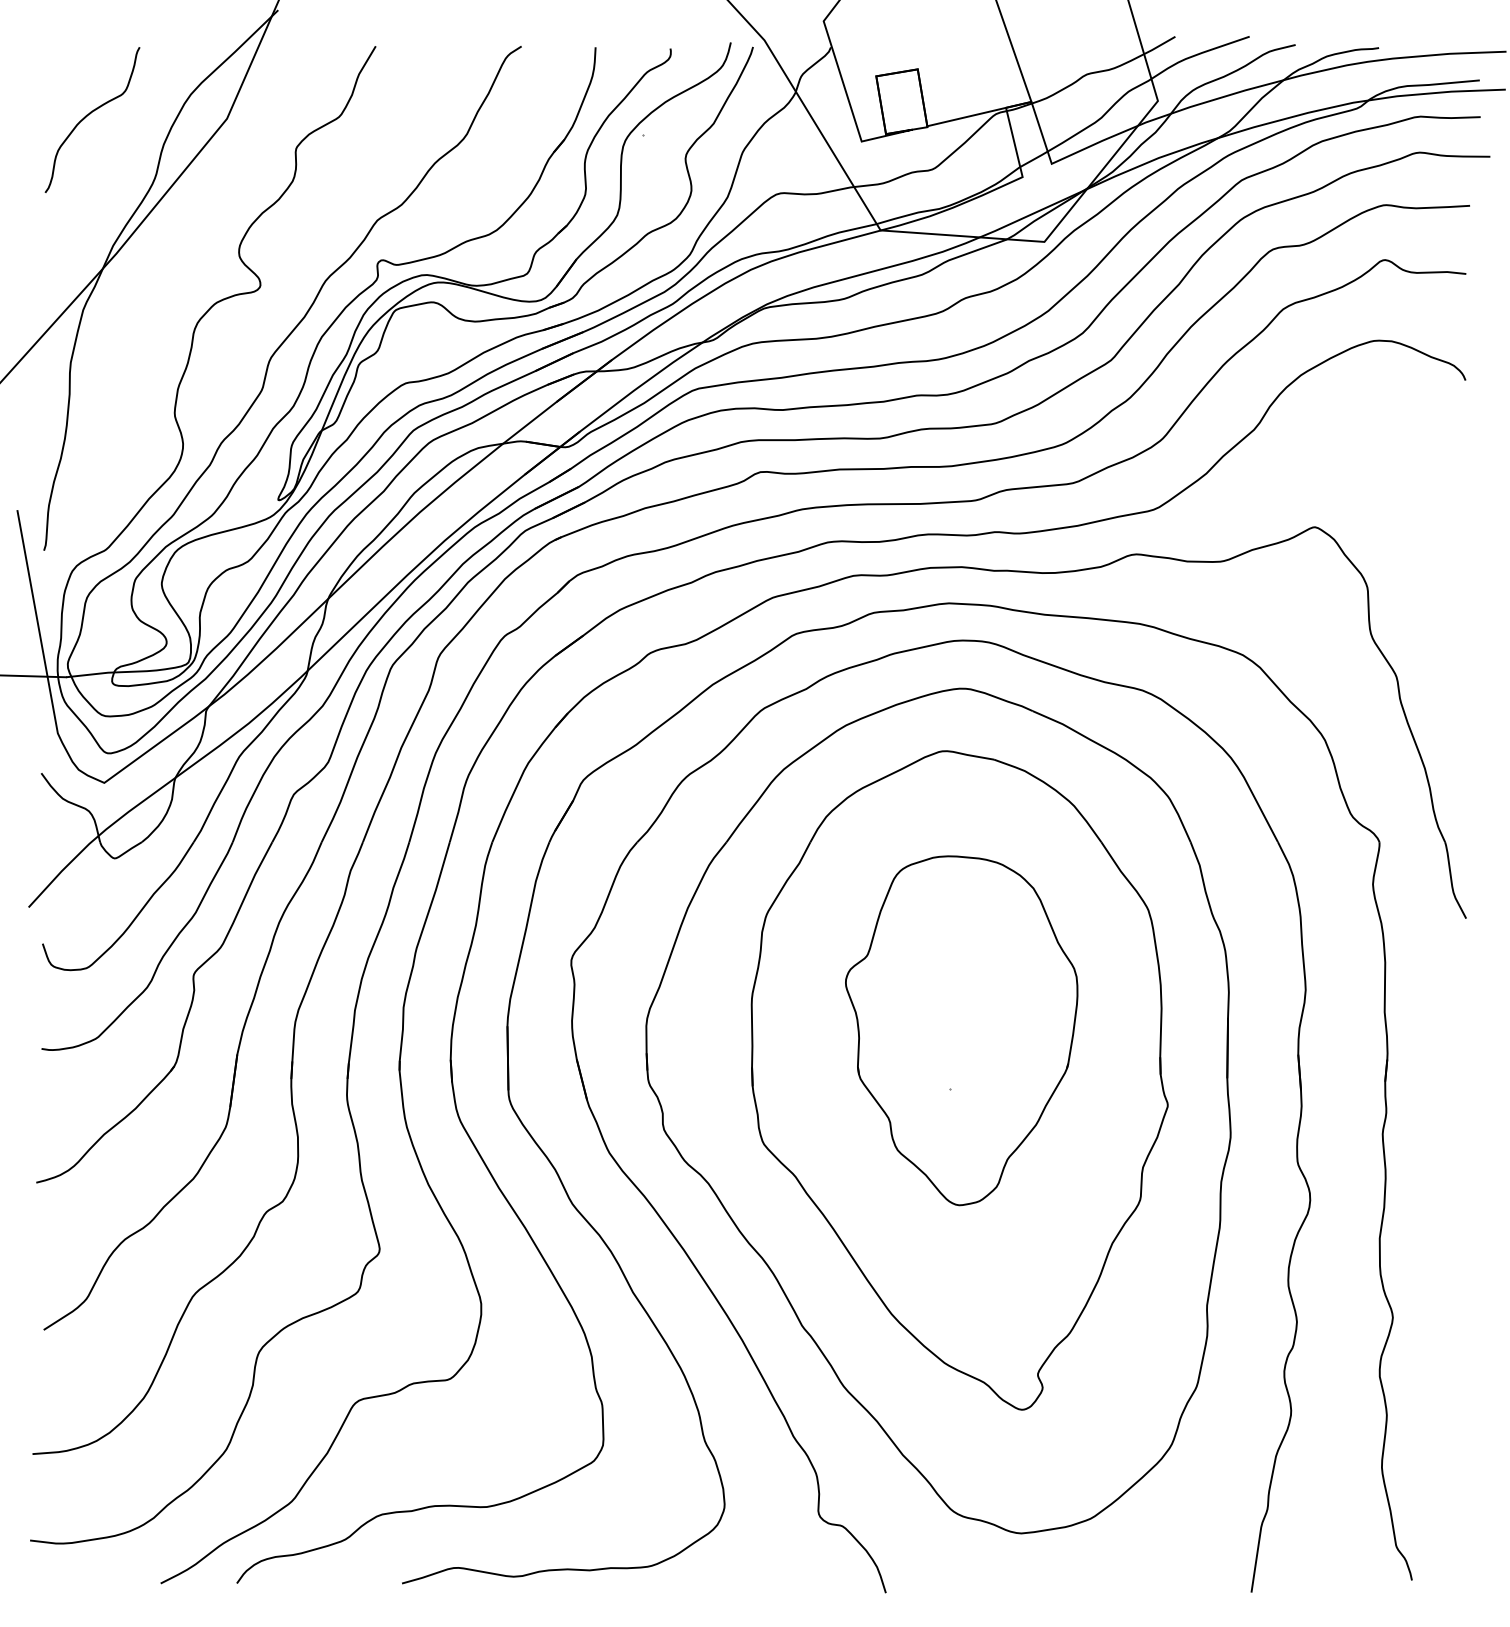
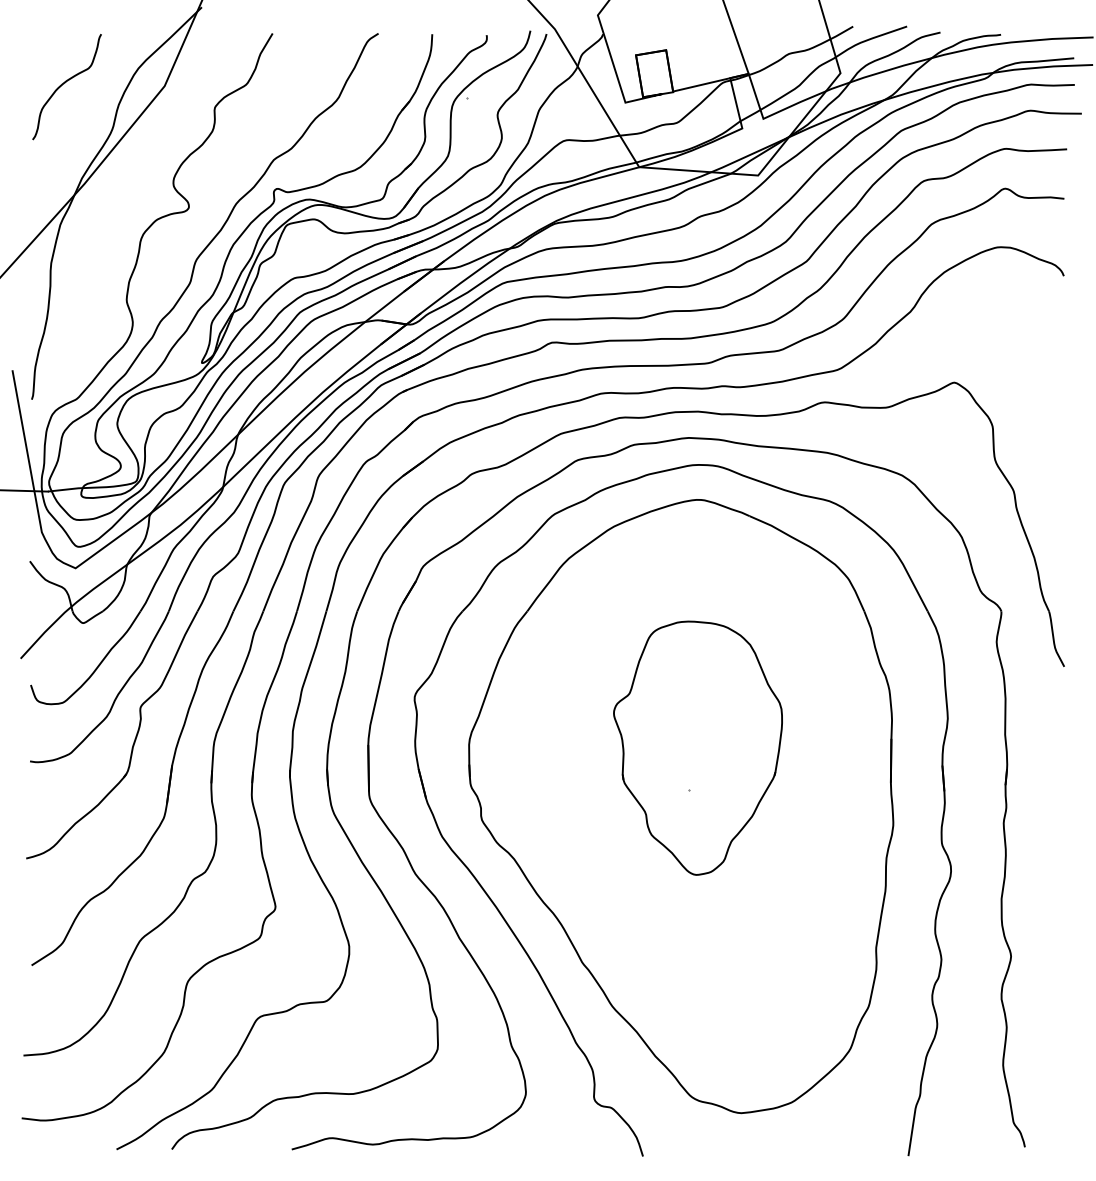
part: (959, 1080) -> (696, 784), removed

